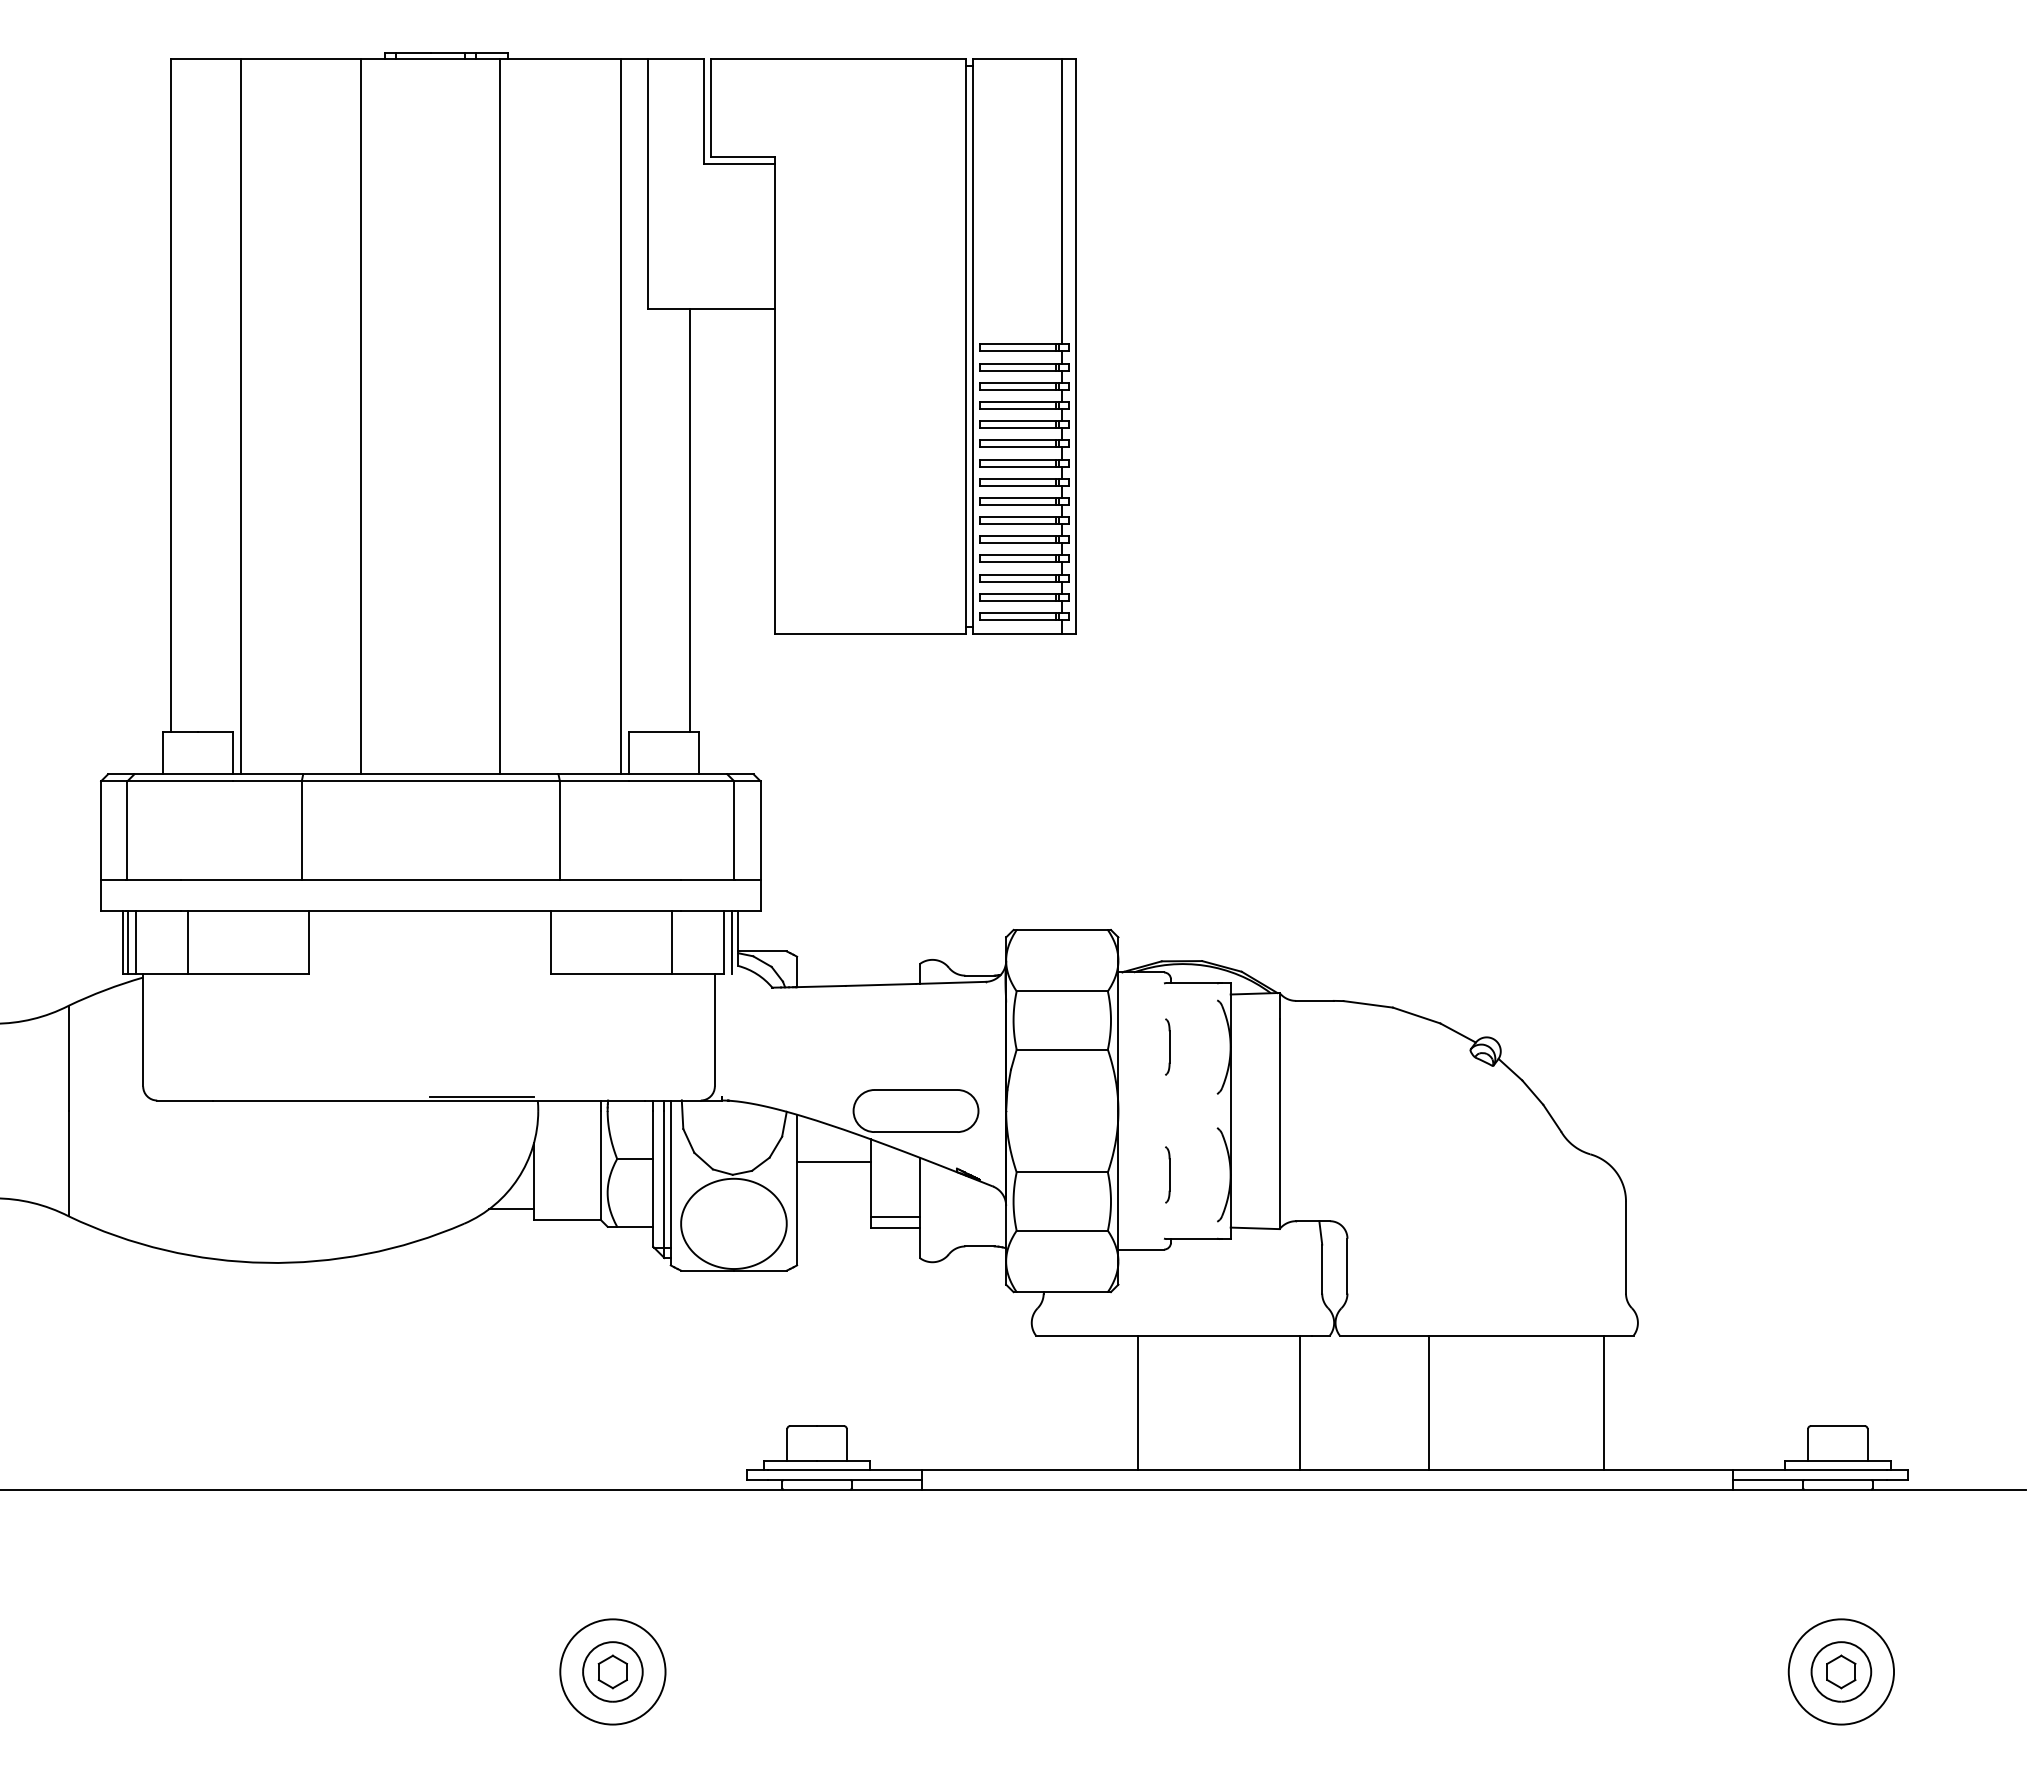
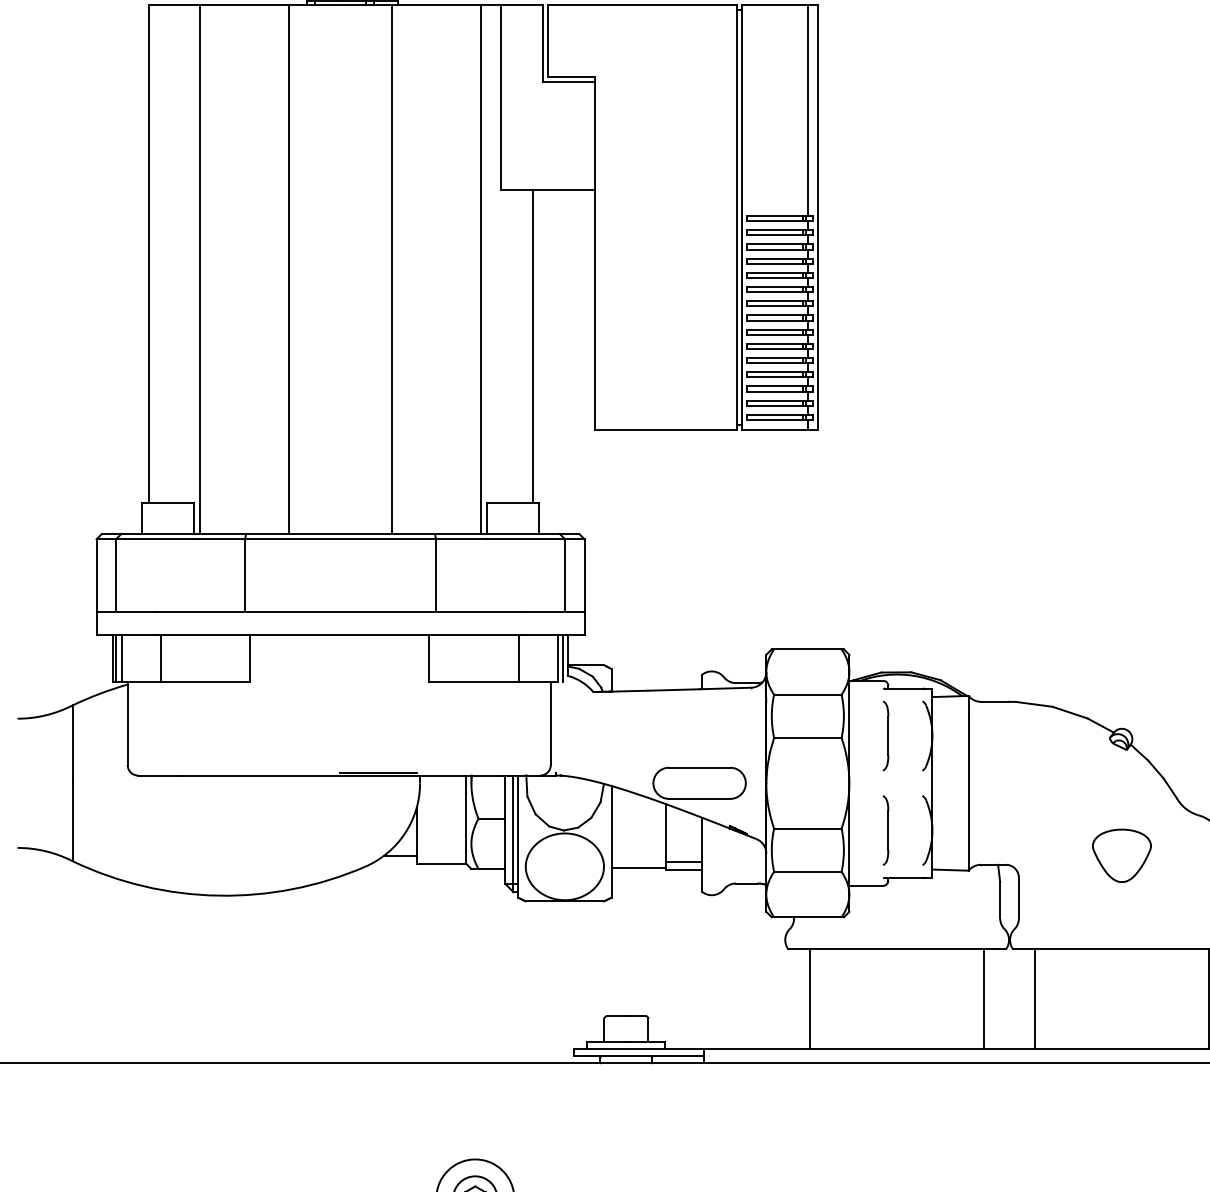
part: (1167, 1046) -> (885, 735), size x1.67
line: (833, 1162) -> (638, 868), moved
part: (1167, 1174) -> (885, 830), size x1.67
part: (1486, 1208) -> (1121, 855), added
line: (1138, 1402) -> (810, 998), moved
line: (1429, 1402) -> (1035, 998), moved

